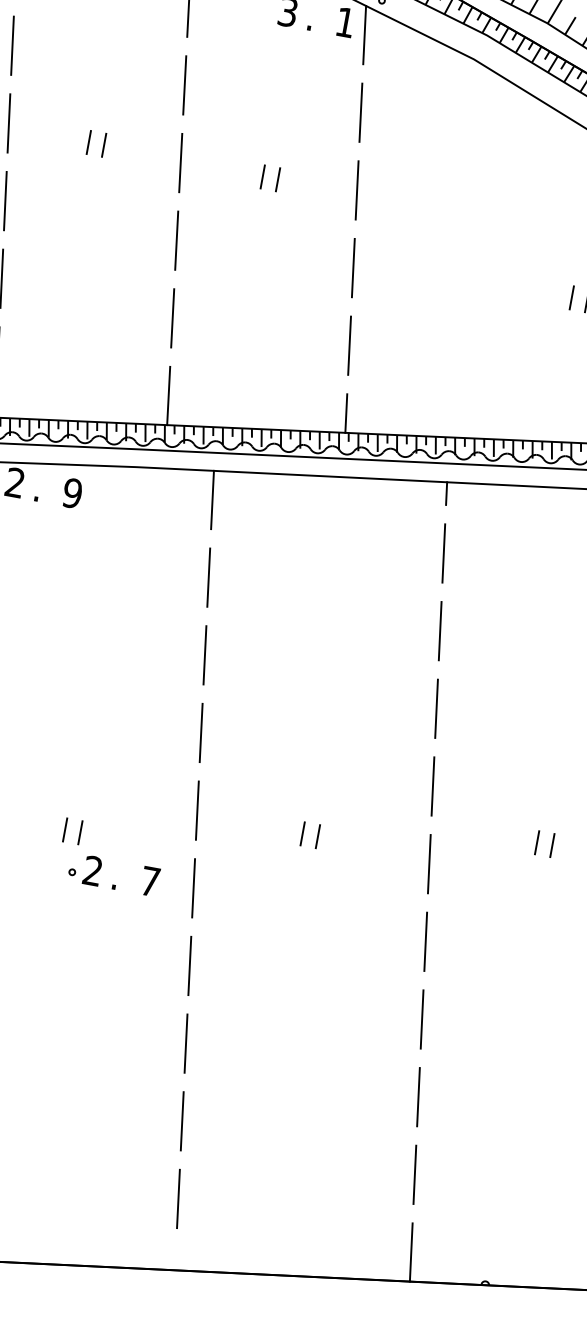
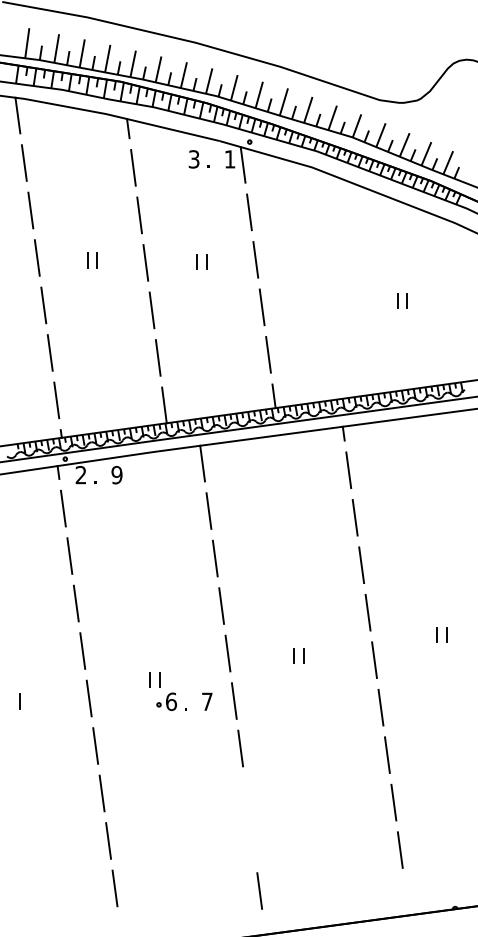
text: (93, 870) -> (171, 701), 2 -> 6
line: (185, 1042) -> (246, 795), removed
line: (180, 1120) -> (252, 843), removed
line: (410, 1252) -> (406, 897), removed

